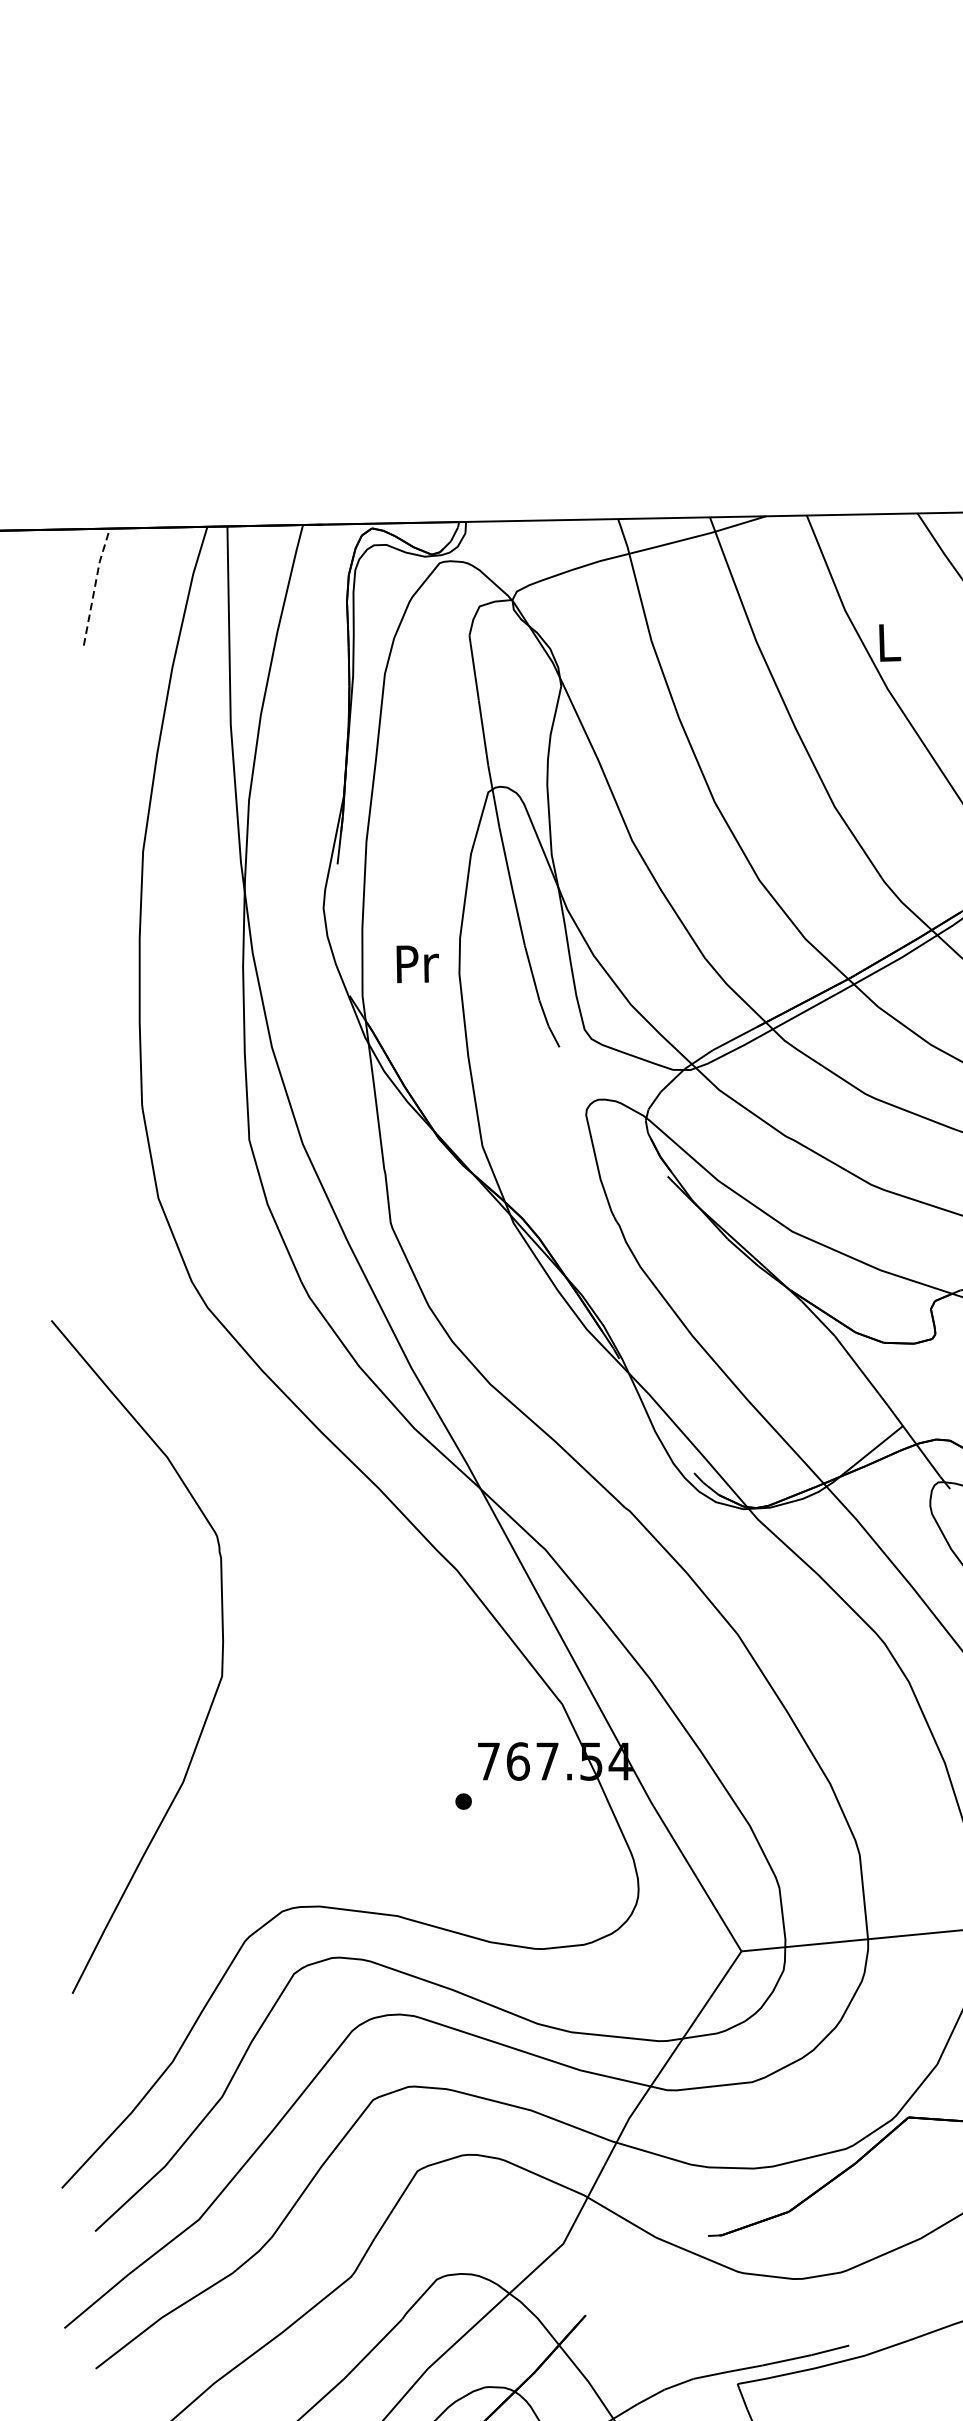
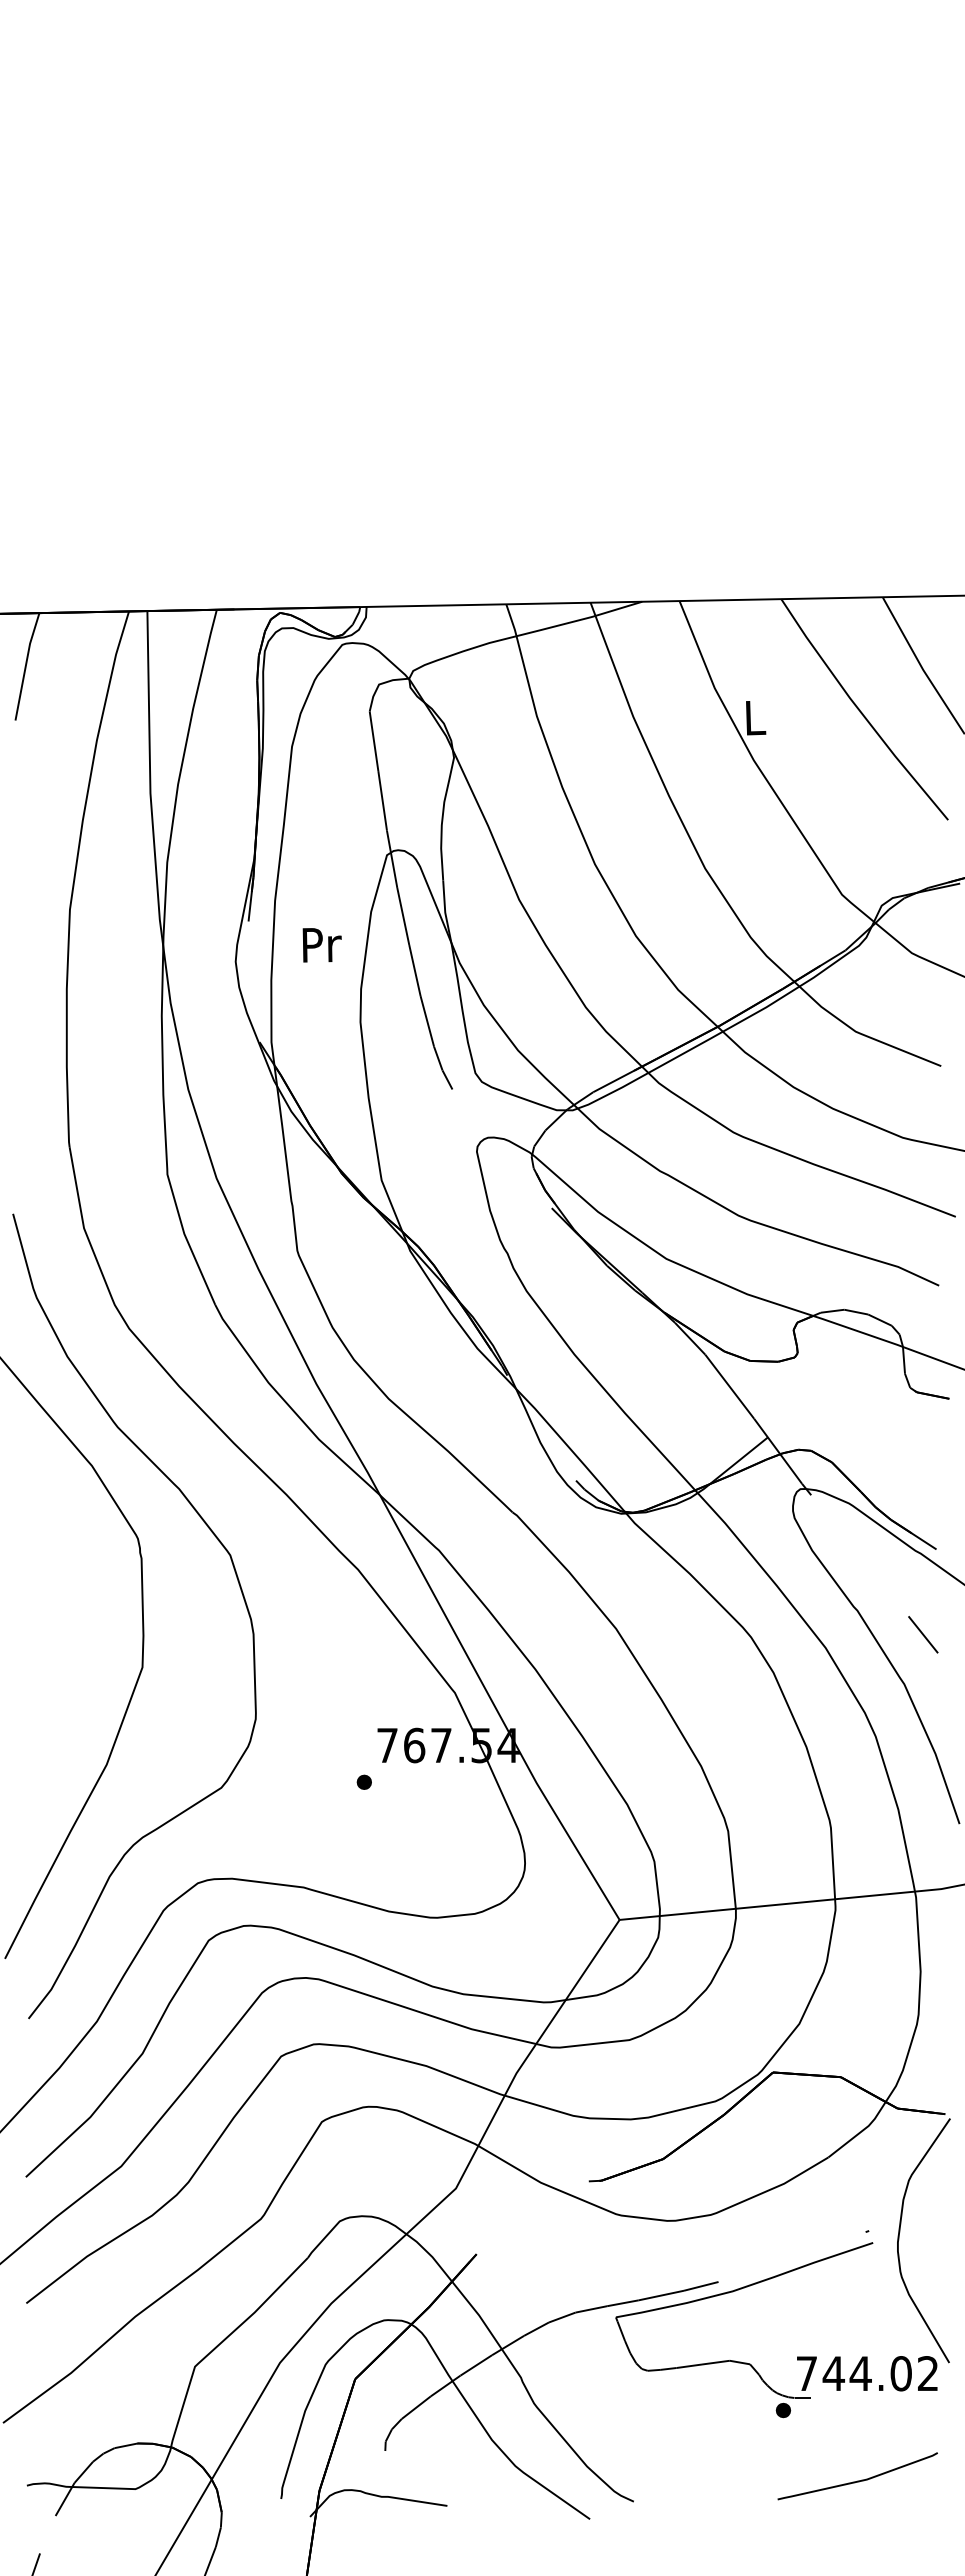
line: (94, 586) -> (25, 666), dashed -> solid
text: (416, 964) -> (321, 945), moved
curve: (325, 1582) -> (237, 1581), added

